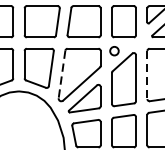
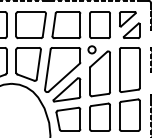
line: (61, 74) -> (47, 69), dashed -> solid
line: (147, 75) -> (119, 70), dashed -> solid

